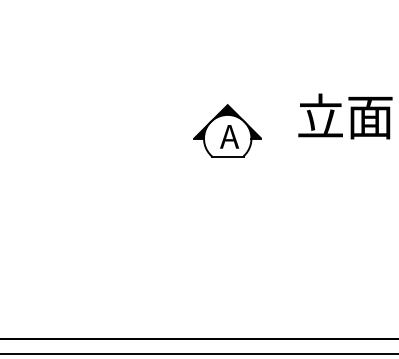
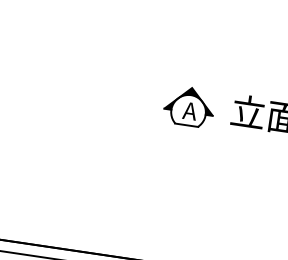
part: (227, 130) -> (189, 106), moved

